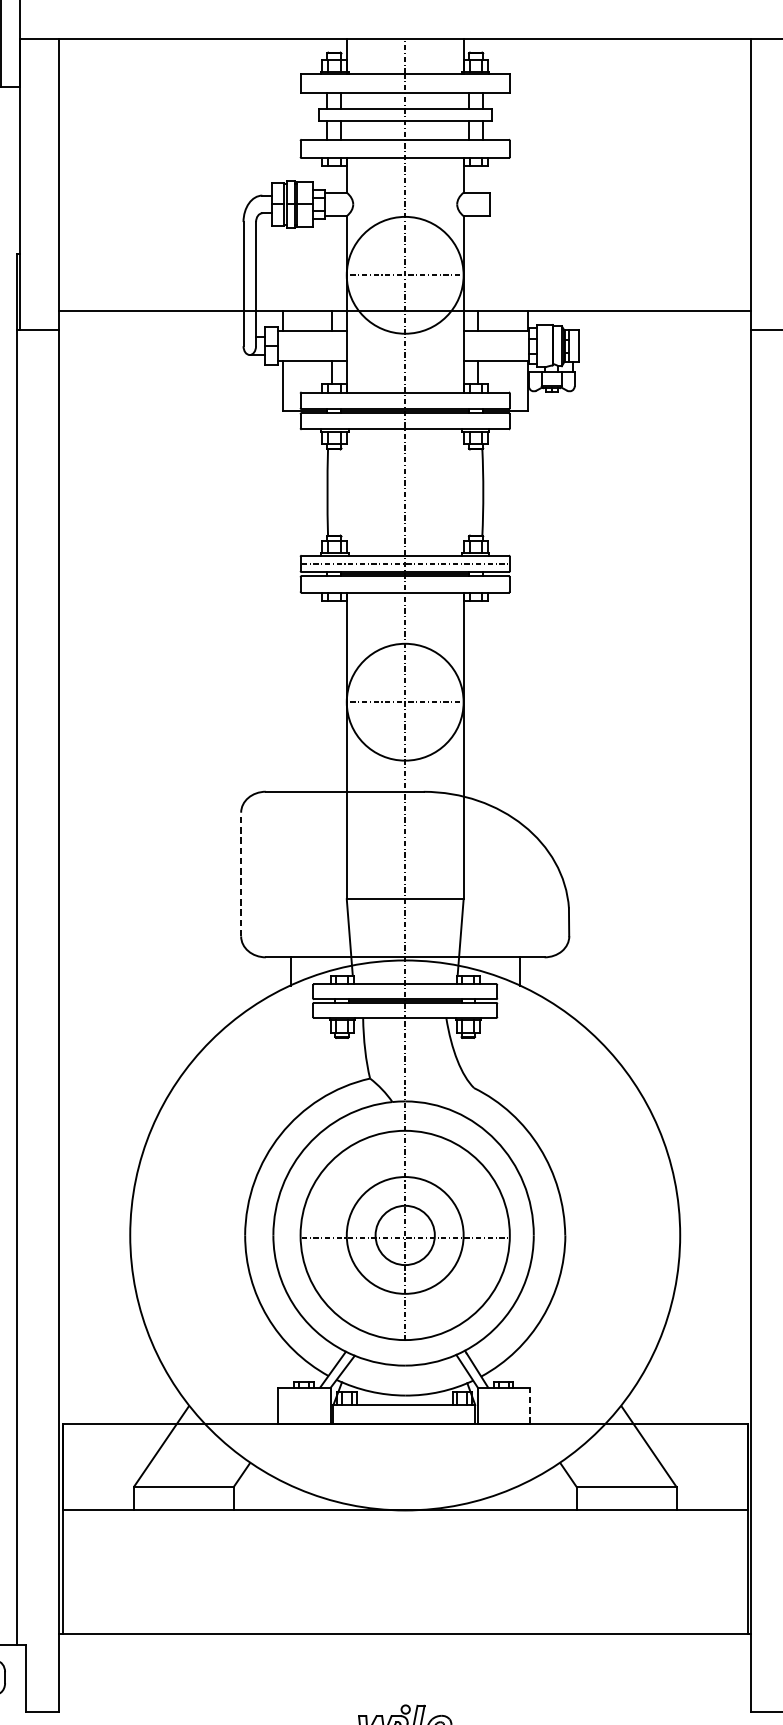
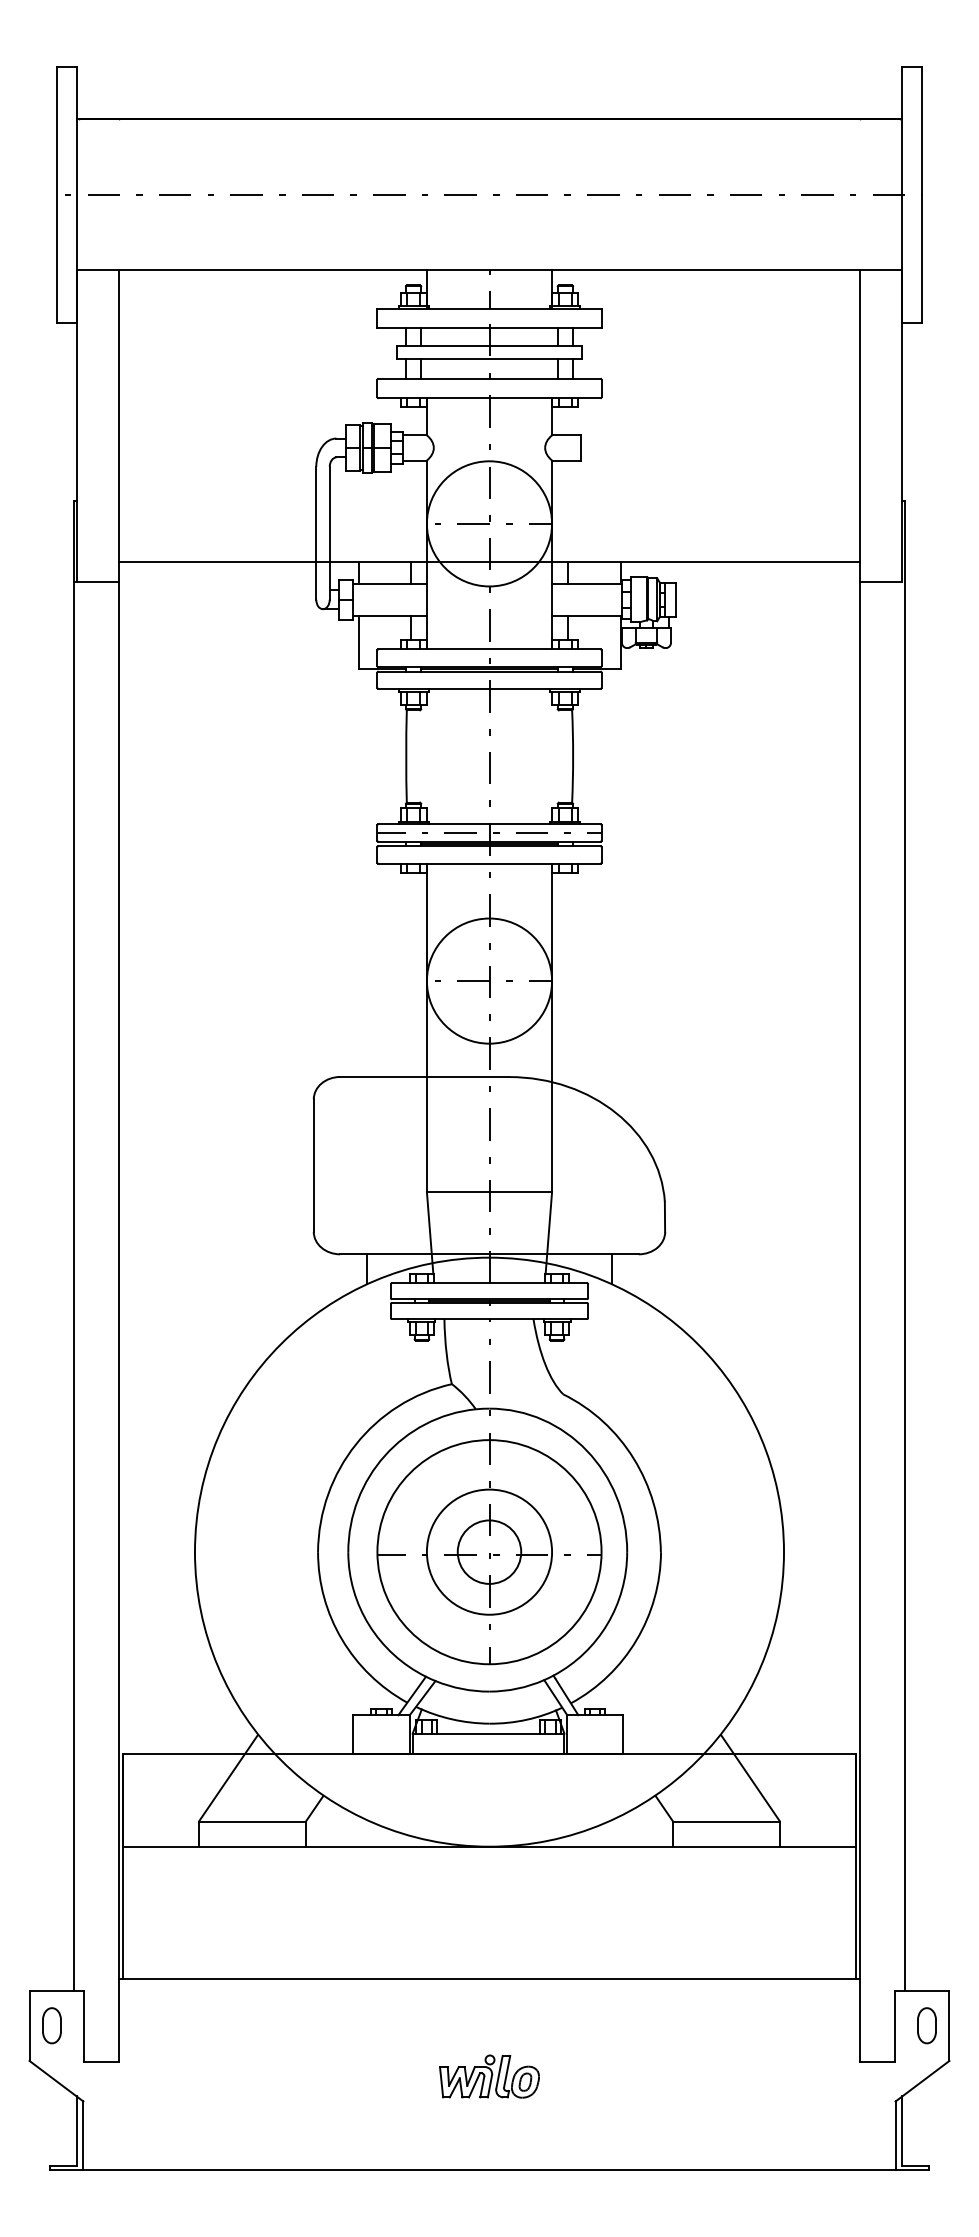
line: (240, 874) -> (313, 1165), dashed -> solid
line: (529, 1405) -> (622, 1734), dashed -> solid

